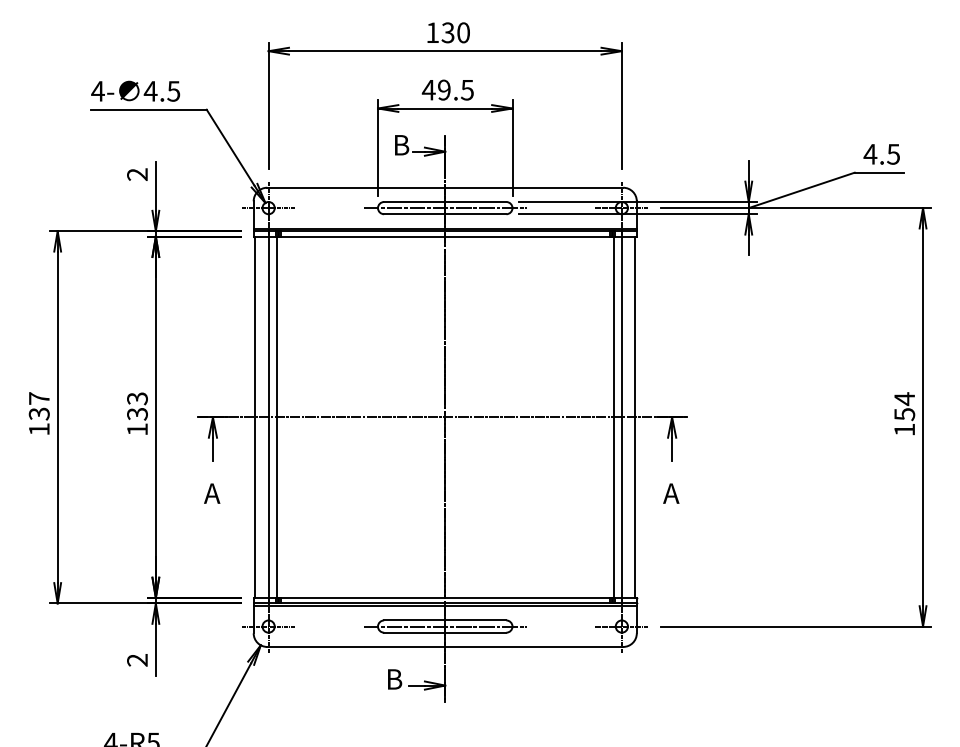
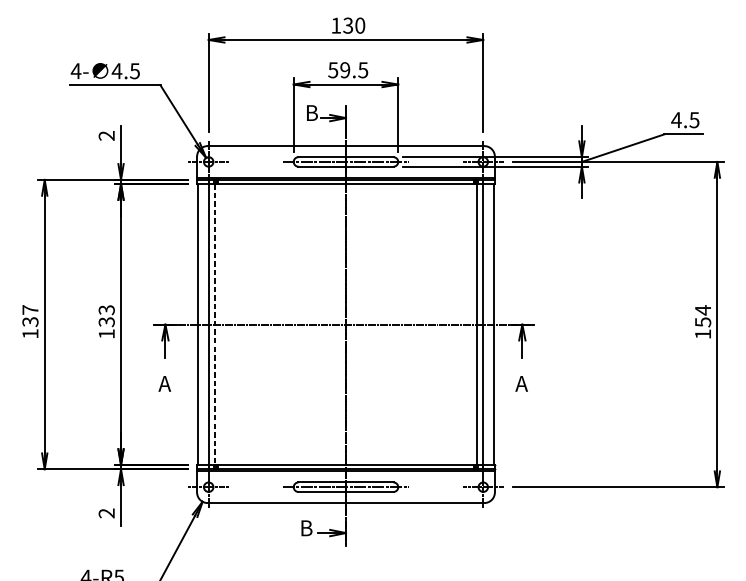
text: (428, 90) -> (332, 70), 49.5 -> 59.5
line: (276, 417) -> (214, 324), solid -> dashed

